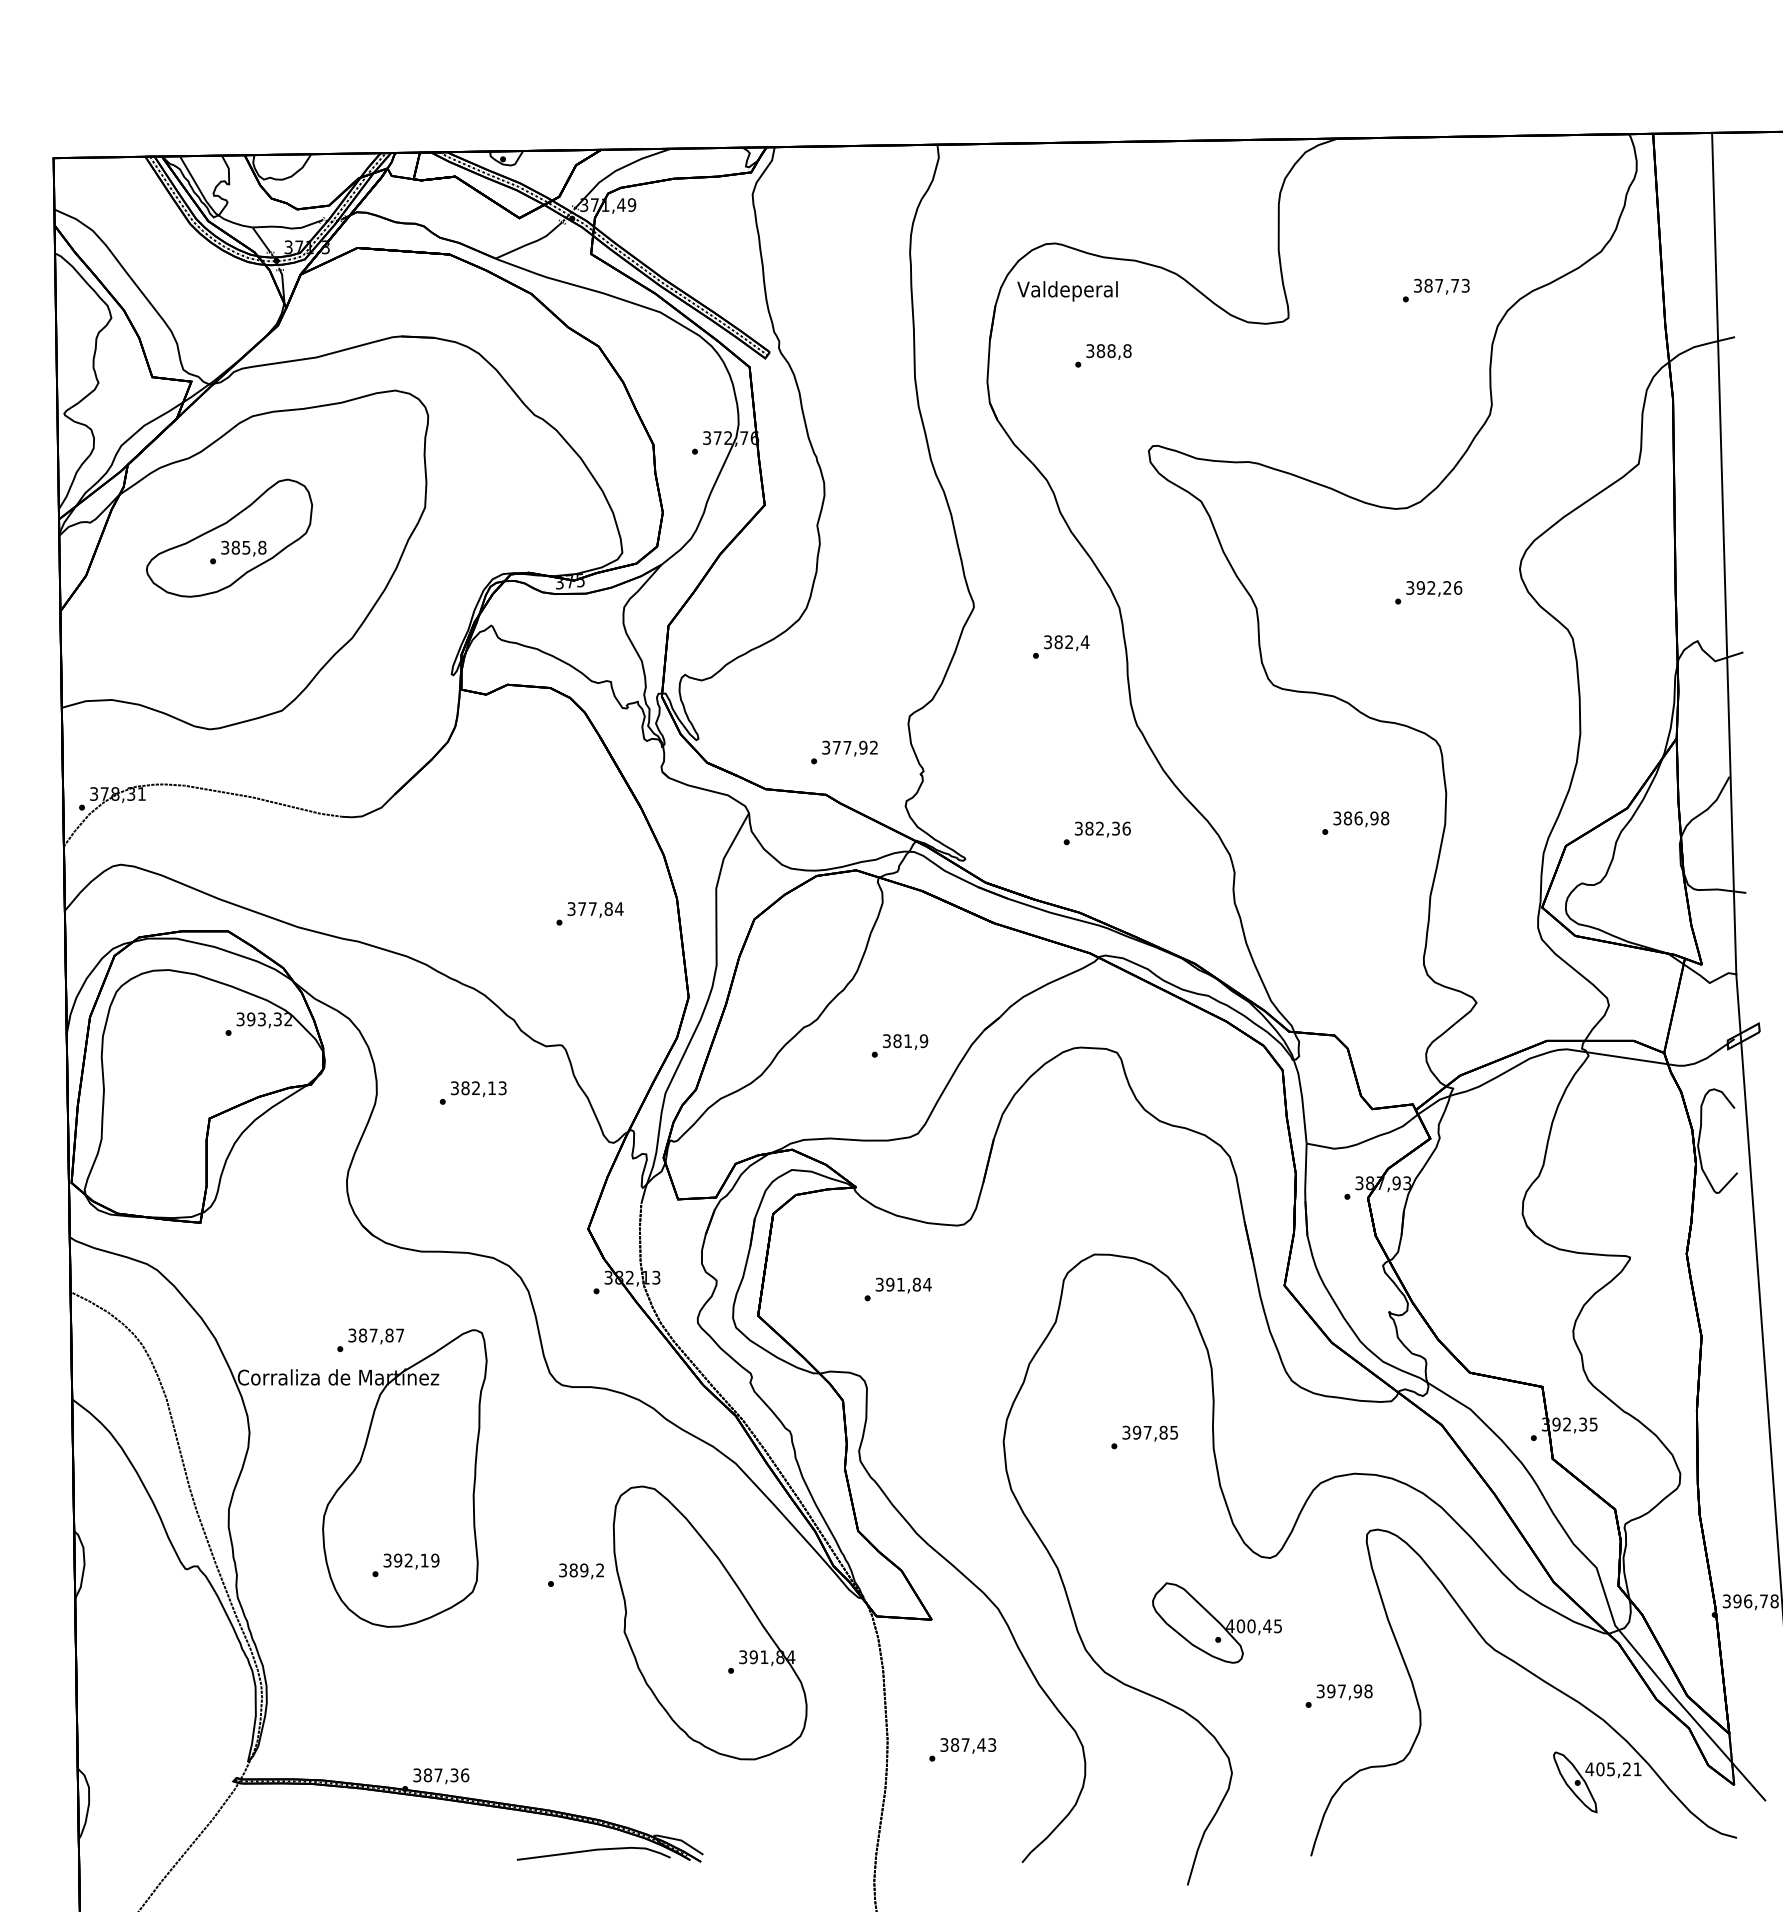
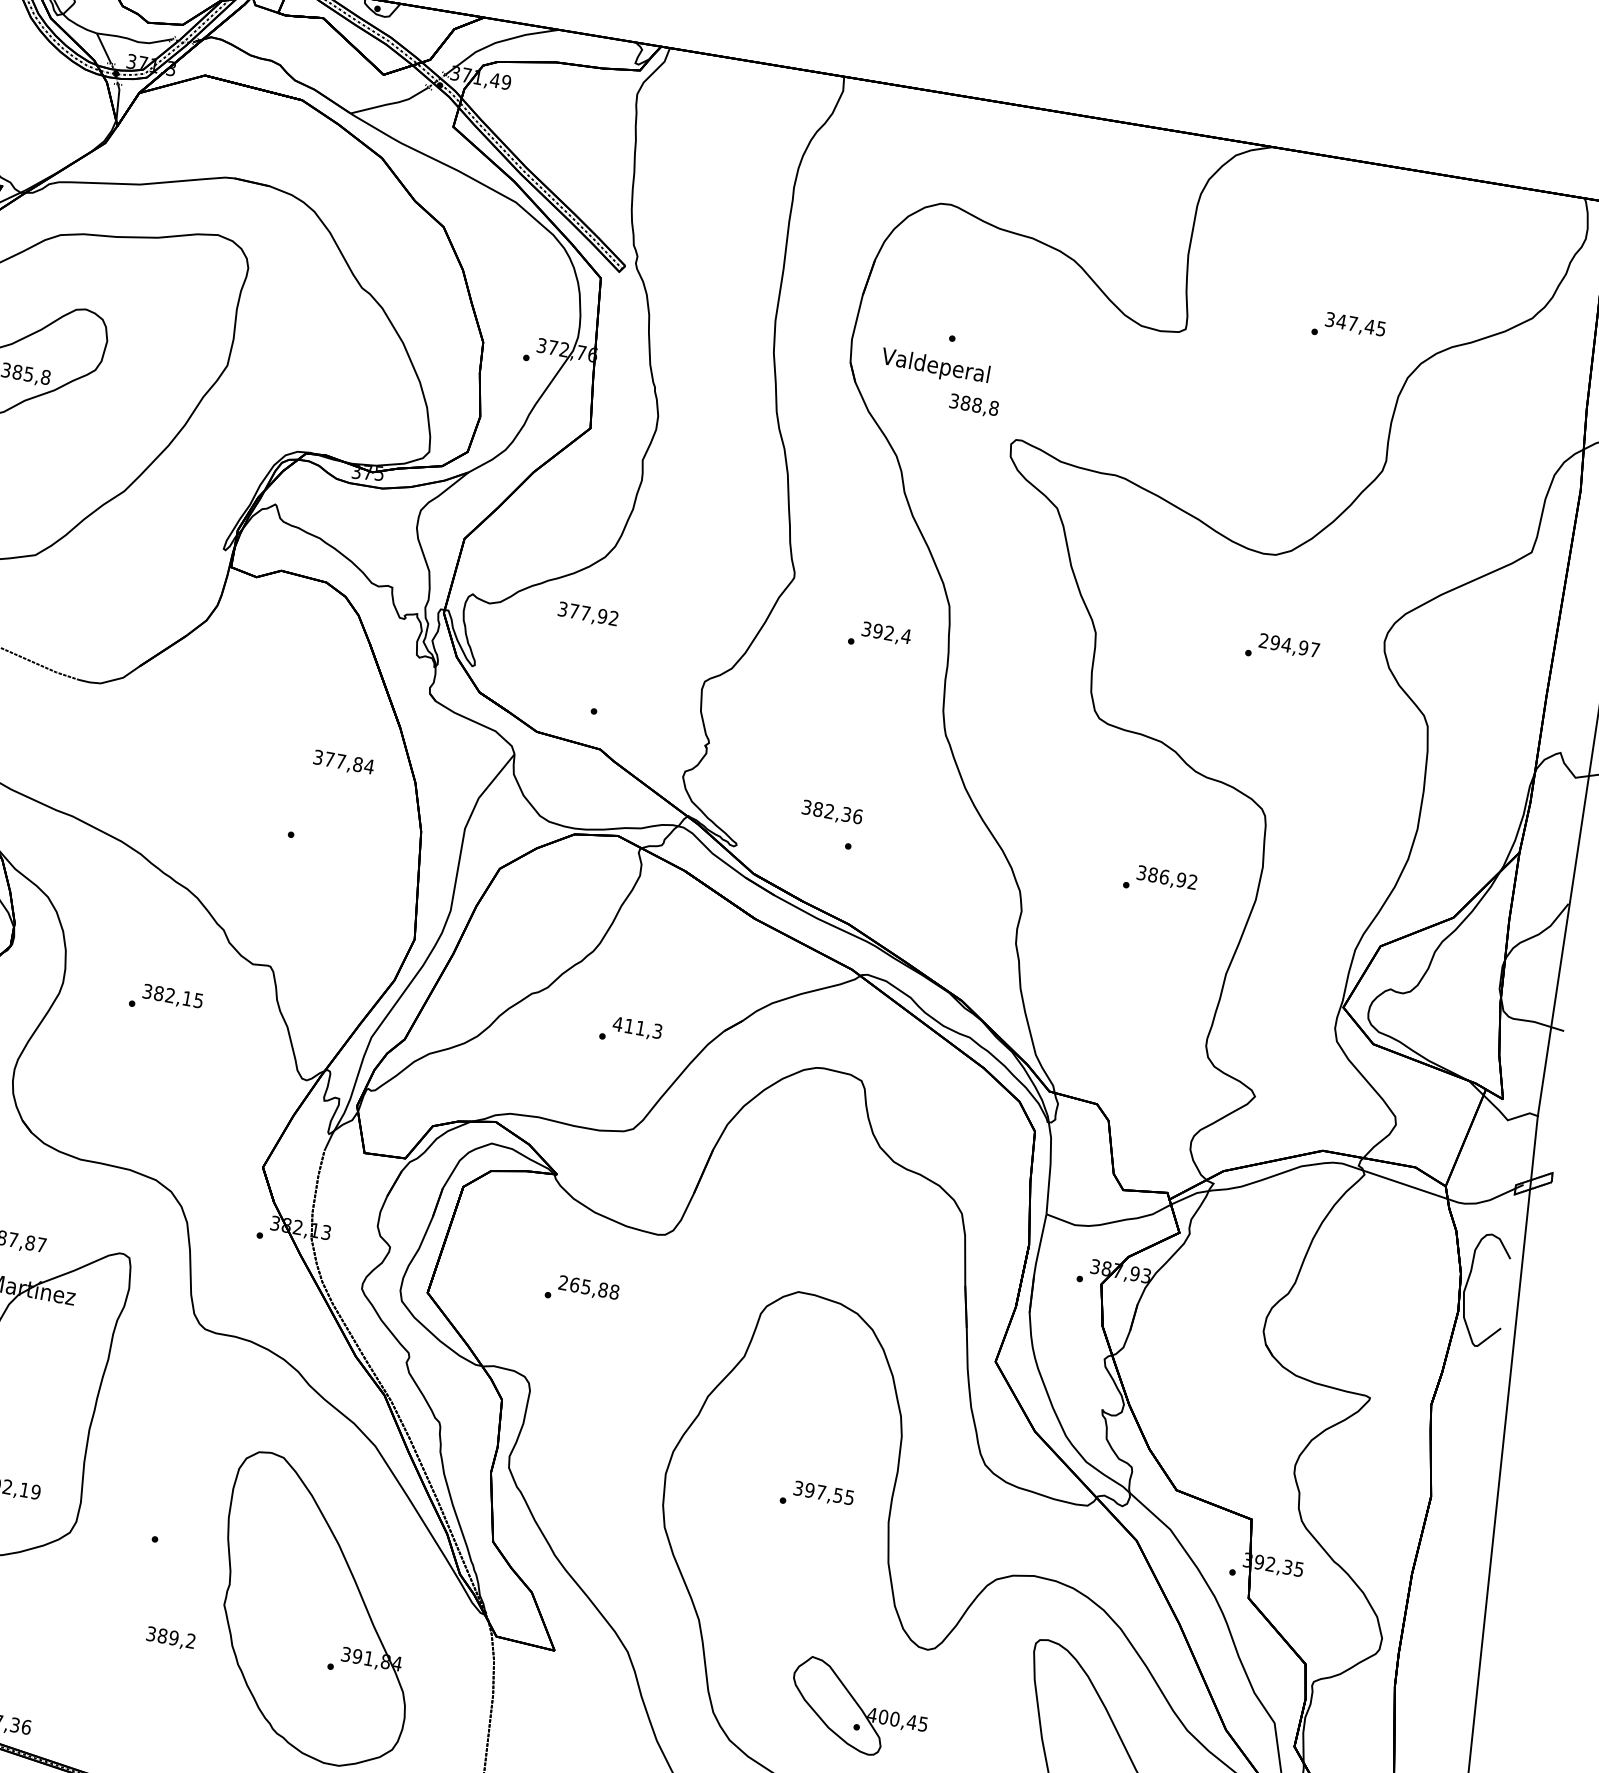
text: (1446, 285) -> (1360, 324), 387,73 -> 347,45
text: (1067, 291) -> (935, 367), moved
text: (1108, 351) -> (973, 405), moved
text: (1434, 587) -> (1289, 645), 392,26 -> 294,97
text: (1058, 642) -> (877, 631), 382,4 -> 392,4
text: (849, 748) -> (587, 614), moved
text: (1385, 818) -> (1193, 882), 386,98 -> 386,92
text: (1102, 829) -> (831, 812), moved
text: (595, 909) -> (343, 762), moved
text: (905, 1041) -> (637, 1028), 381,9 -> 411,3
text: (502, 1087) -> (198, 999), 382,13 -> 382,15
text: (903, 1284) -> (588, 1287), 391,84 -> 265,88
text: (1163, 1432) -> (838, 1495), 397,85 -> 397,55
text: (581, 1571) -> (170, 1638), moved

